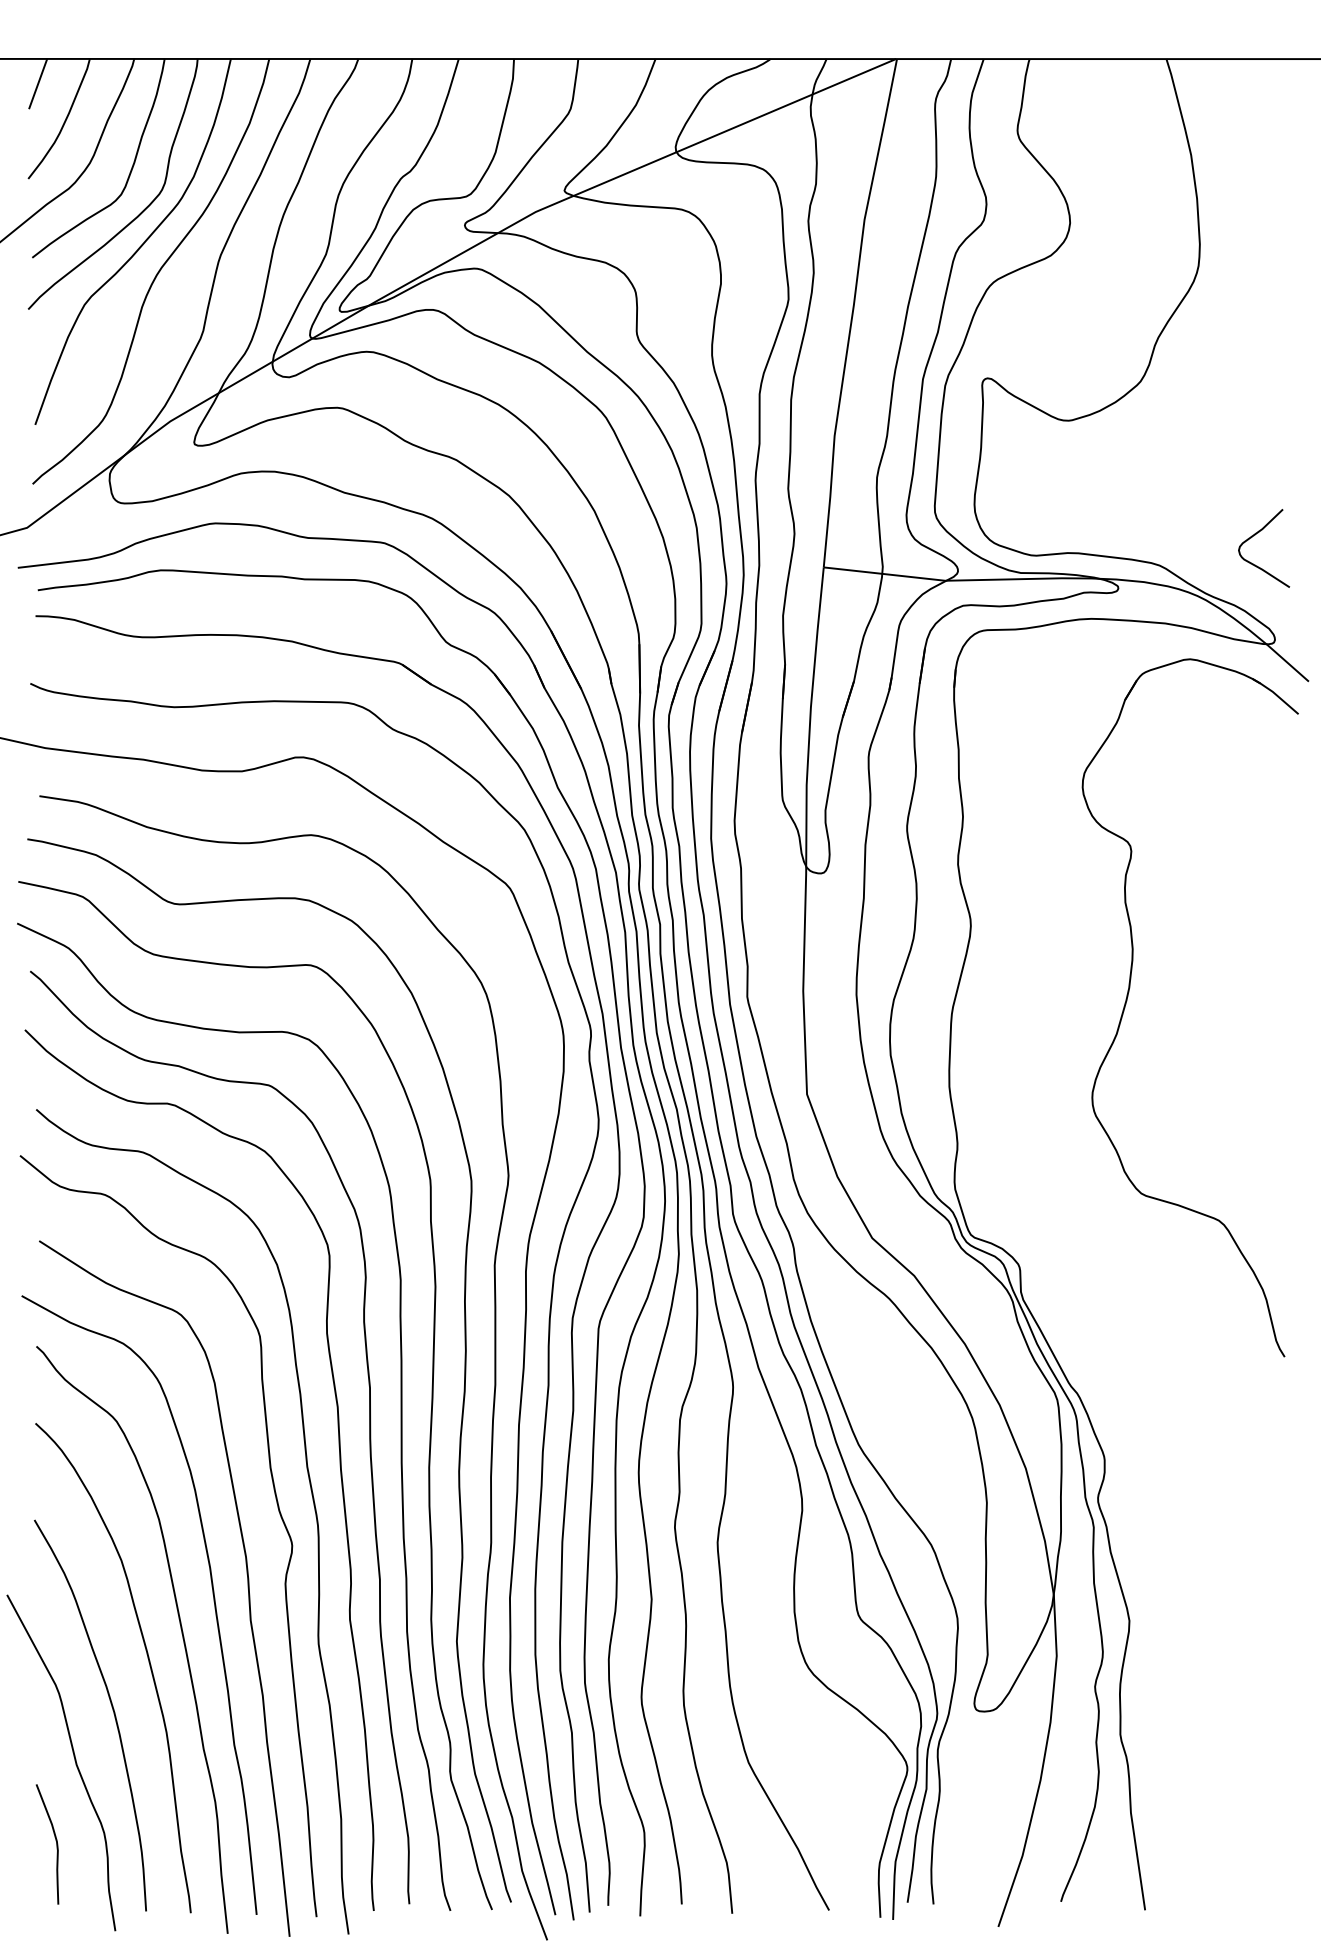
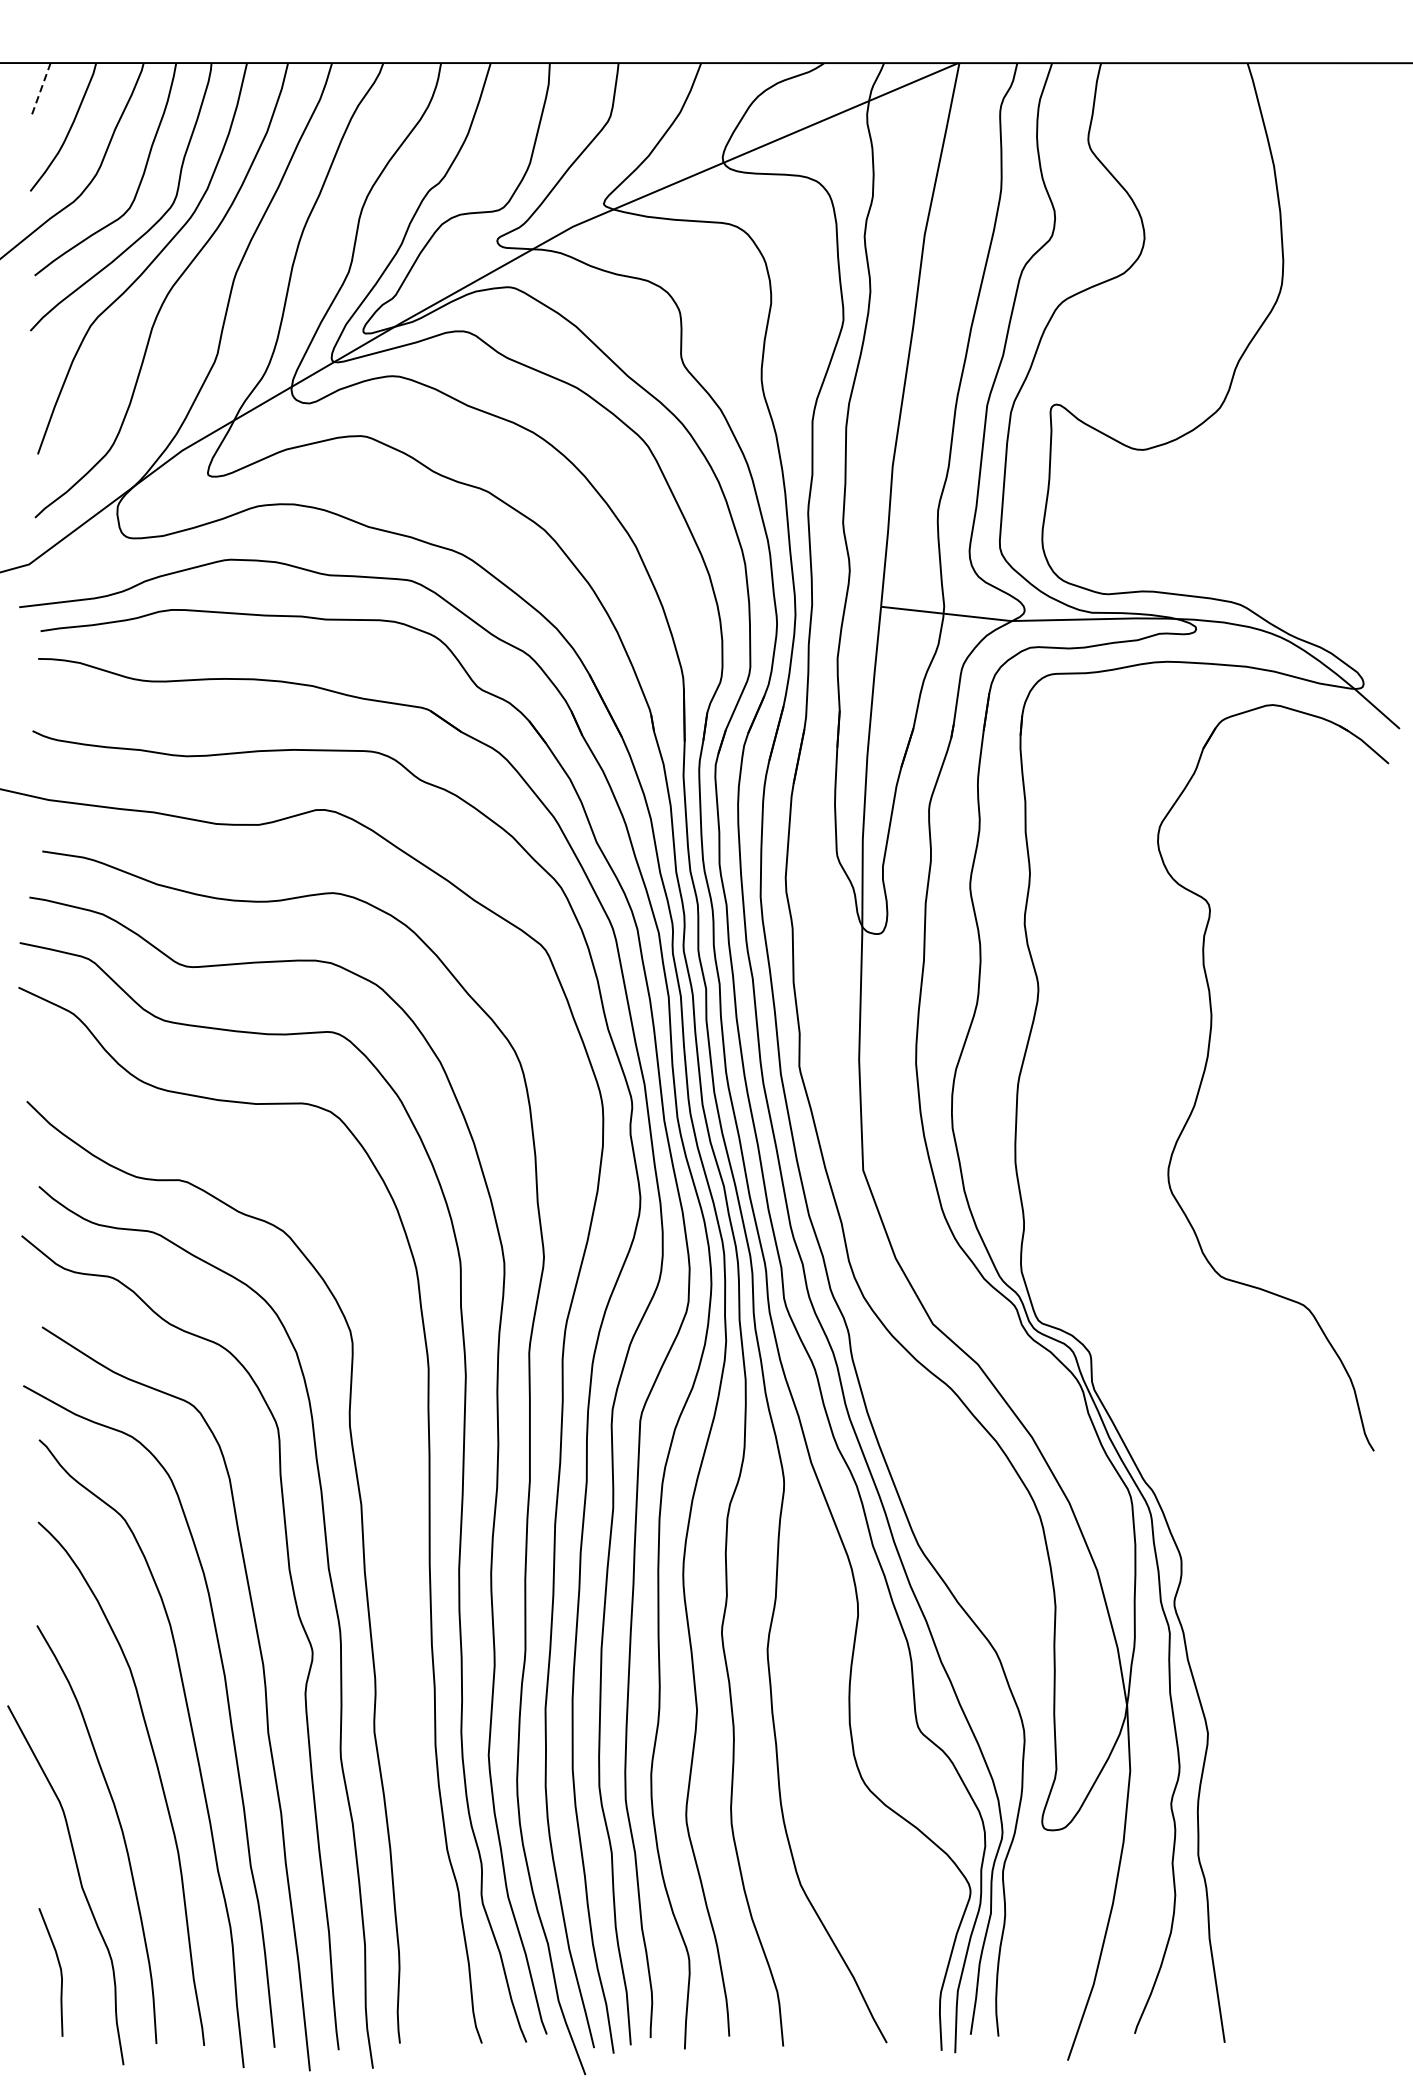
line: (38, 84) -> (41, 90), solid -> dashed
curve: (1255, 535) -> (1342, 572), removed
curve: (369, 1437) -> (395, 1537), removed

